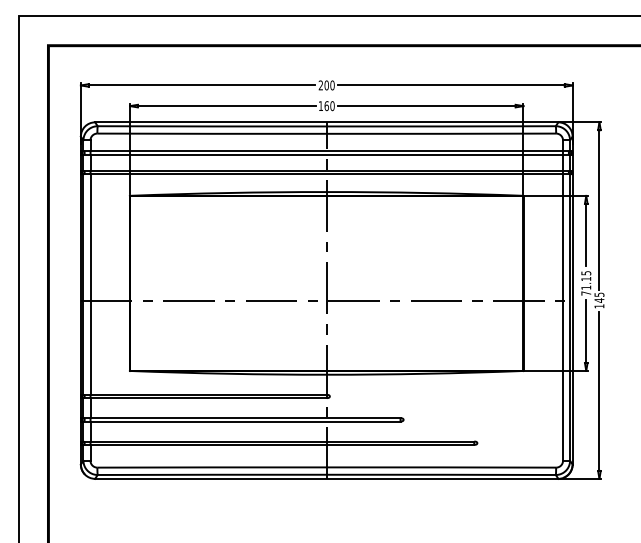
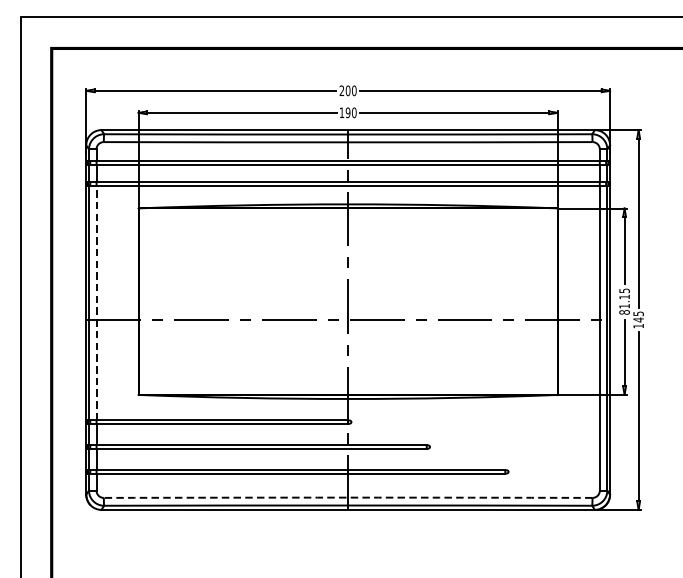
text: (326, 105) -> (347, 112), 160 -> 190
line: (90, 284) -> (96, 302), solid -> dashed
text: (586, 293) -> (624, 312), 71.15 -> 81.15
arc: (326, 467) -> (347, 497), solid -> dashed

